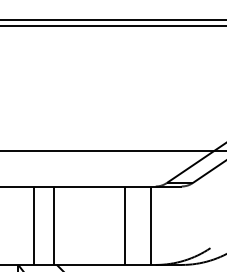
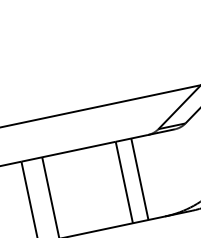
line: (150, 225) -> (139, 179), moved

